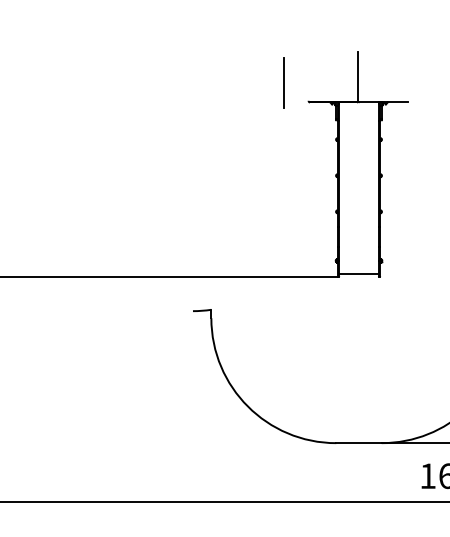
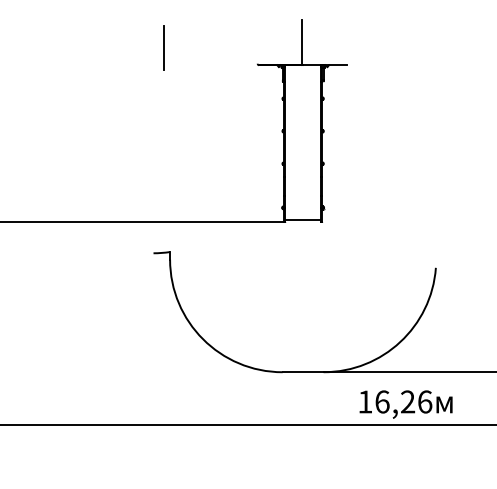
line: (283, 82) -> (163, 47), moved

